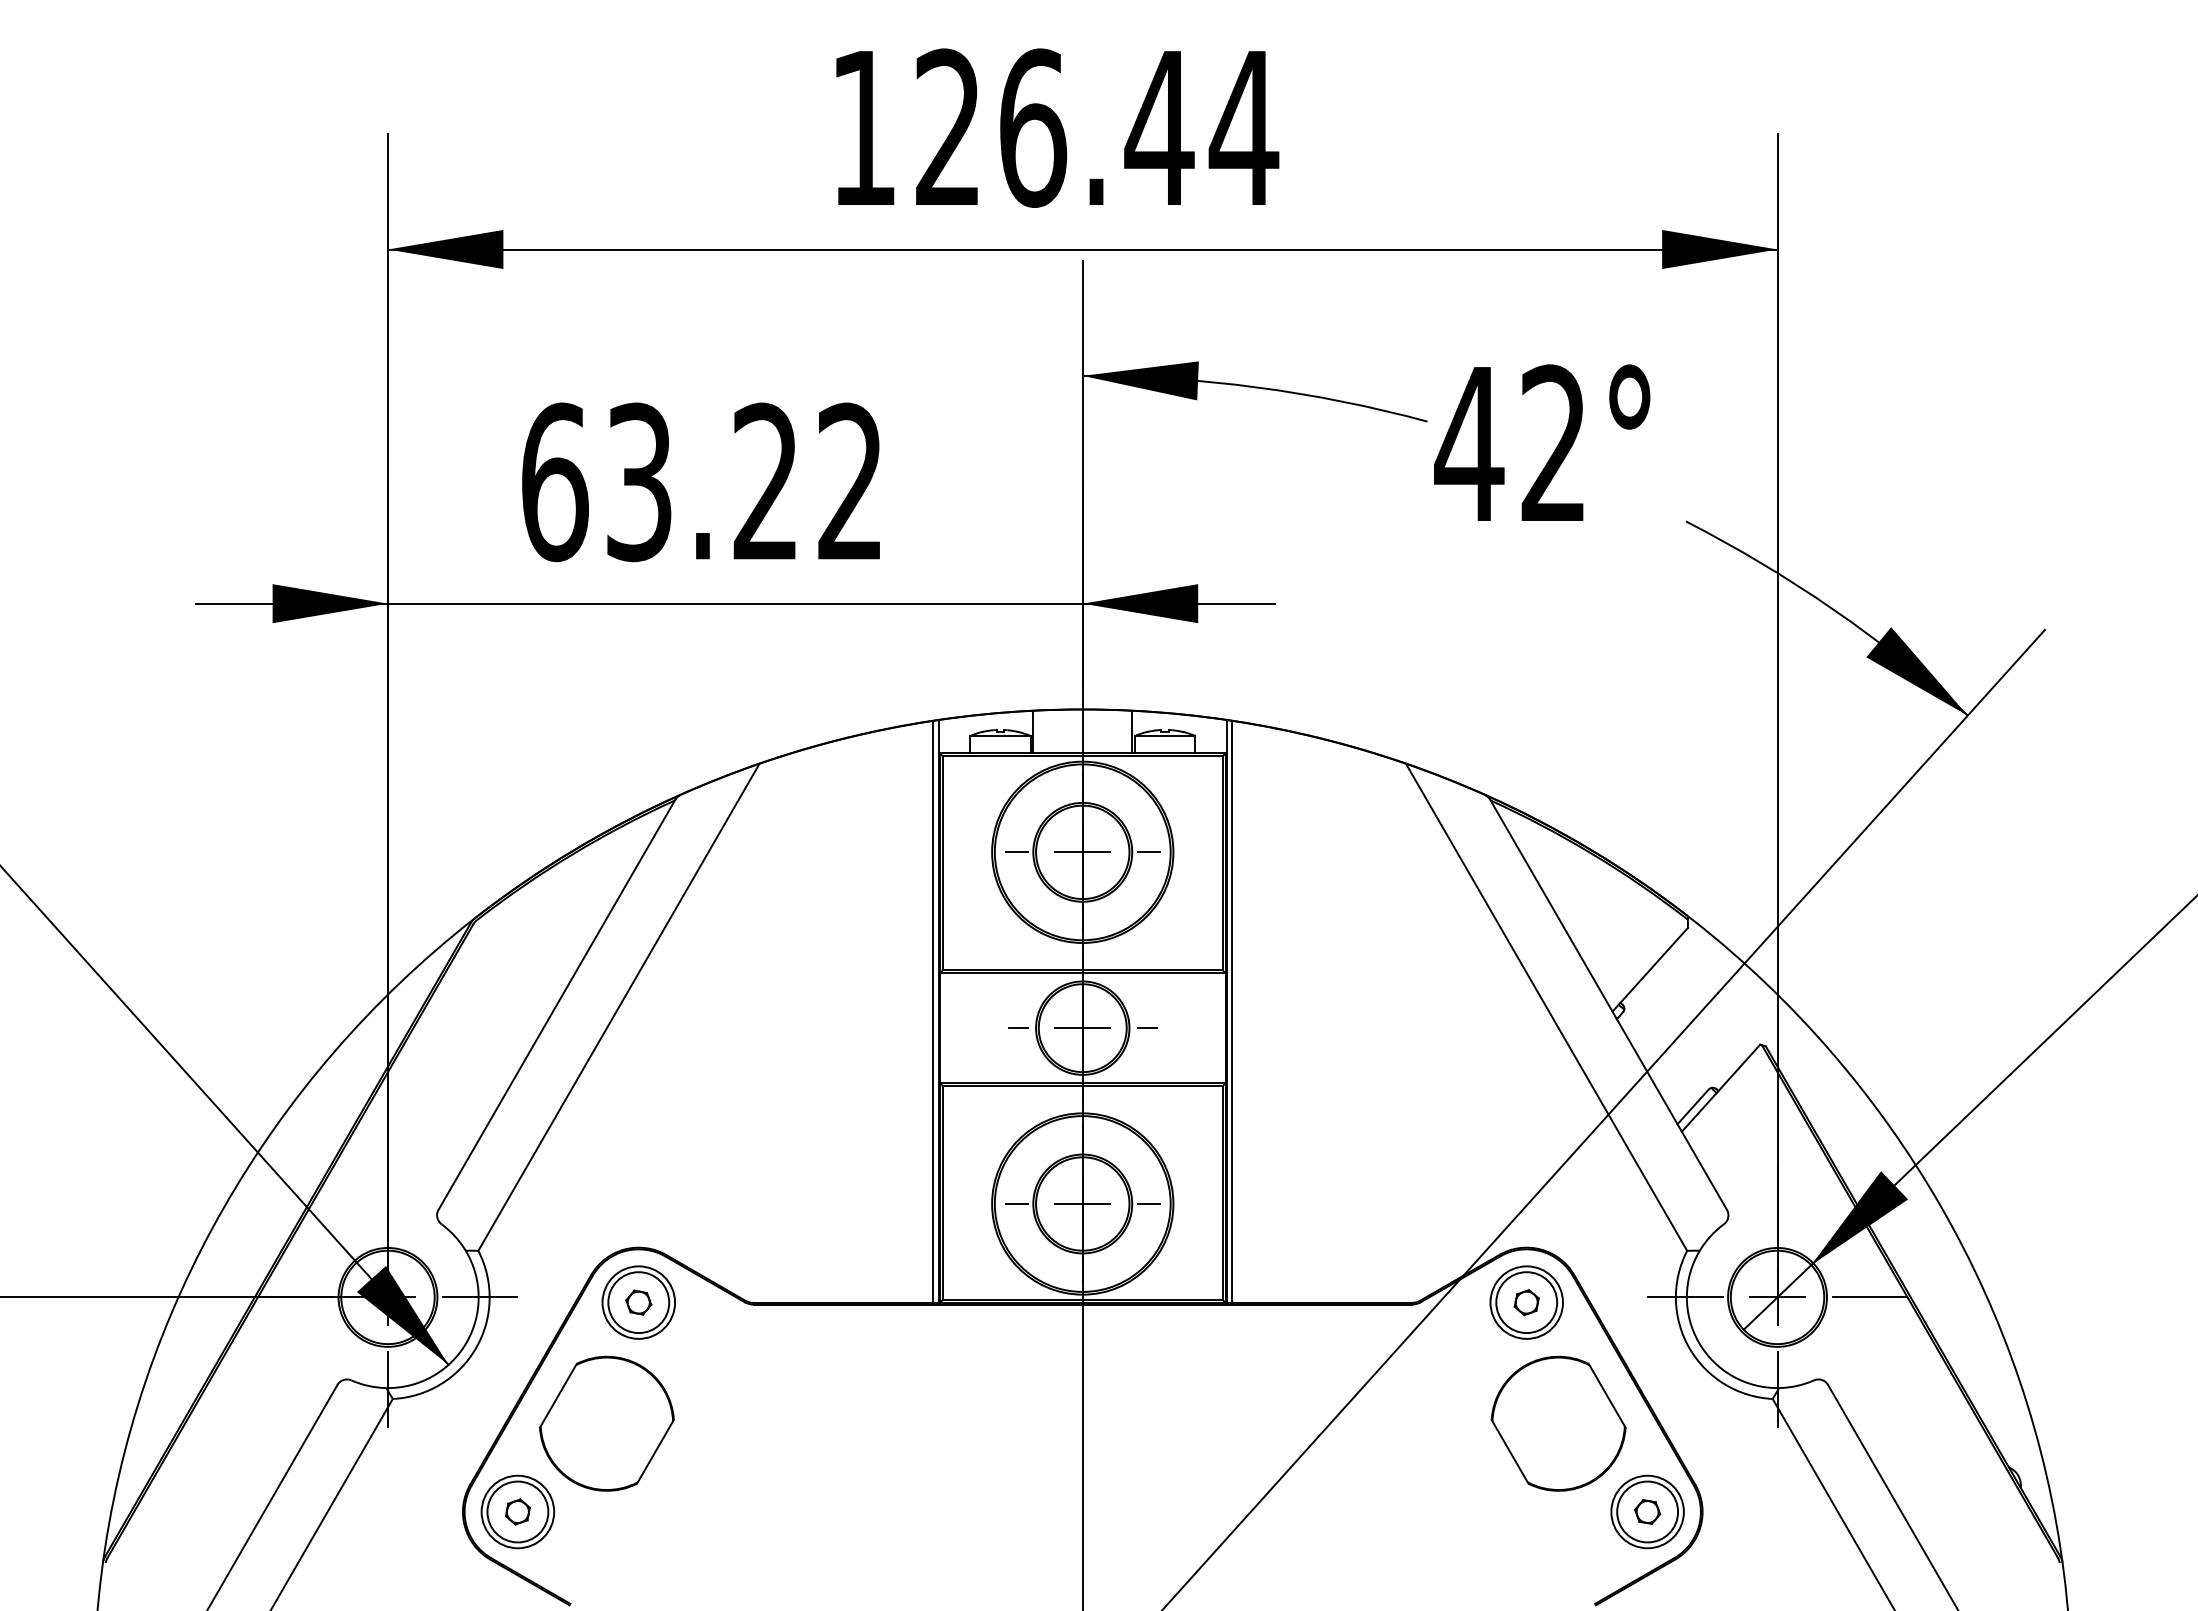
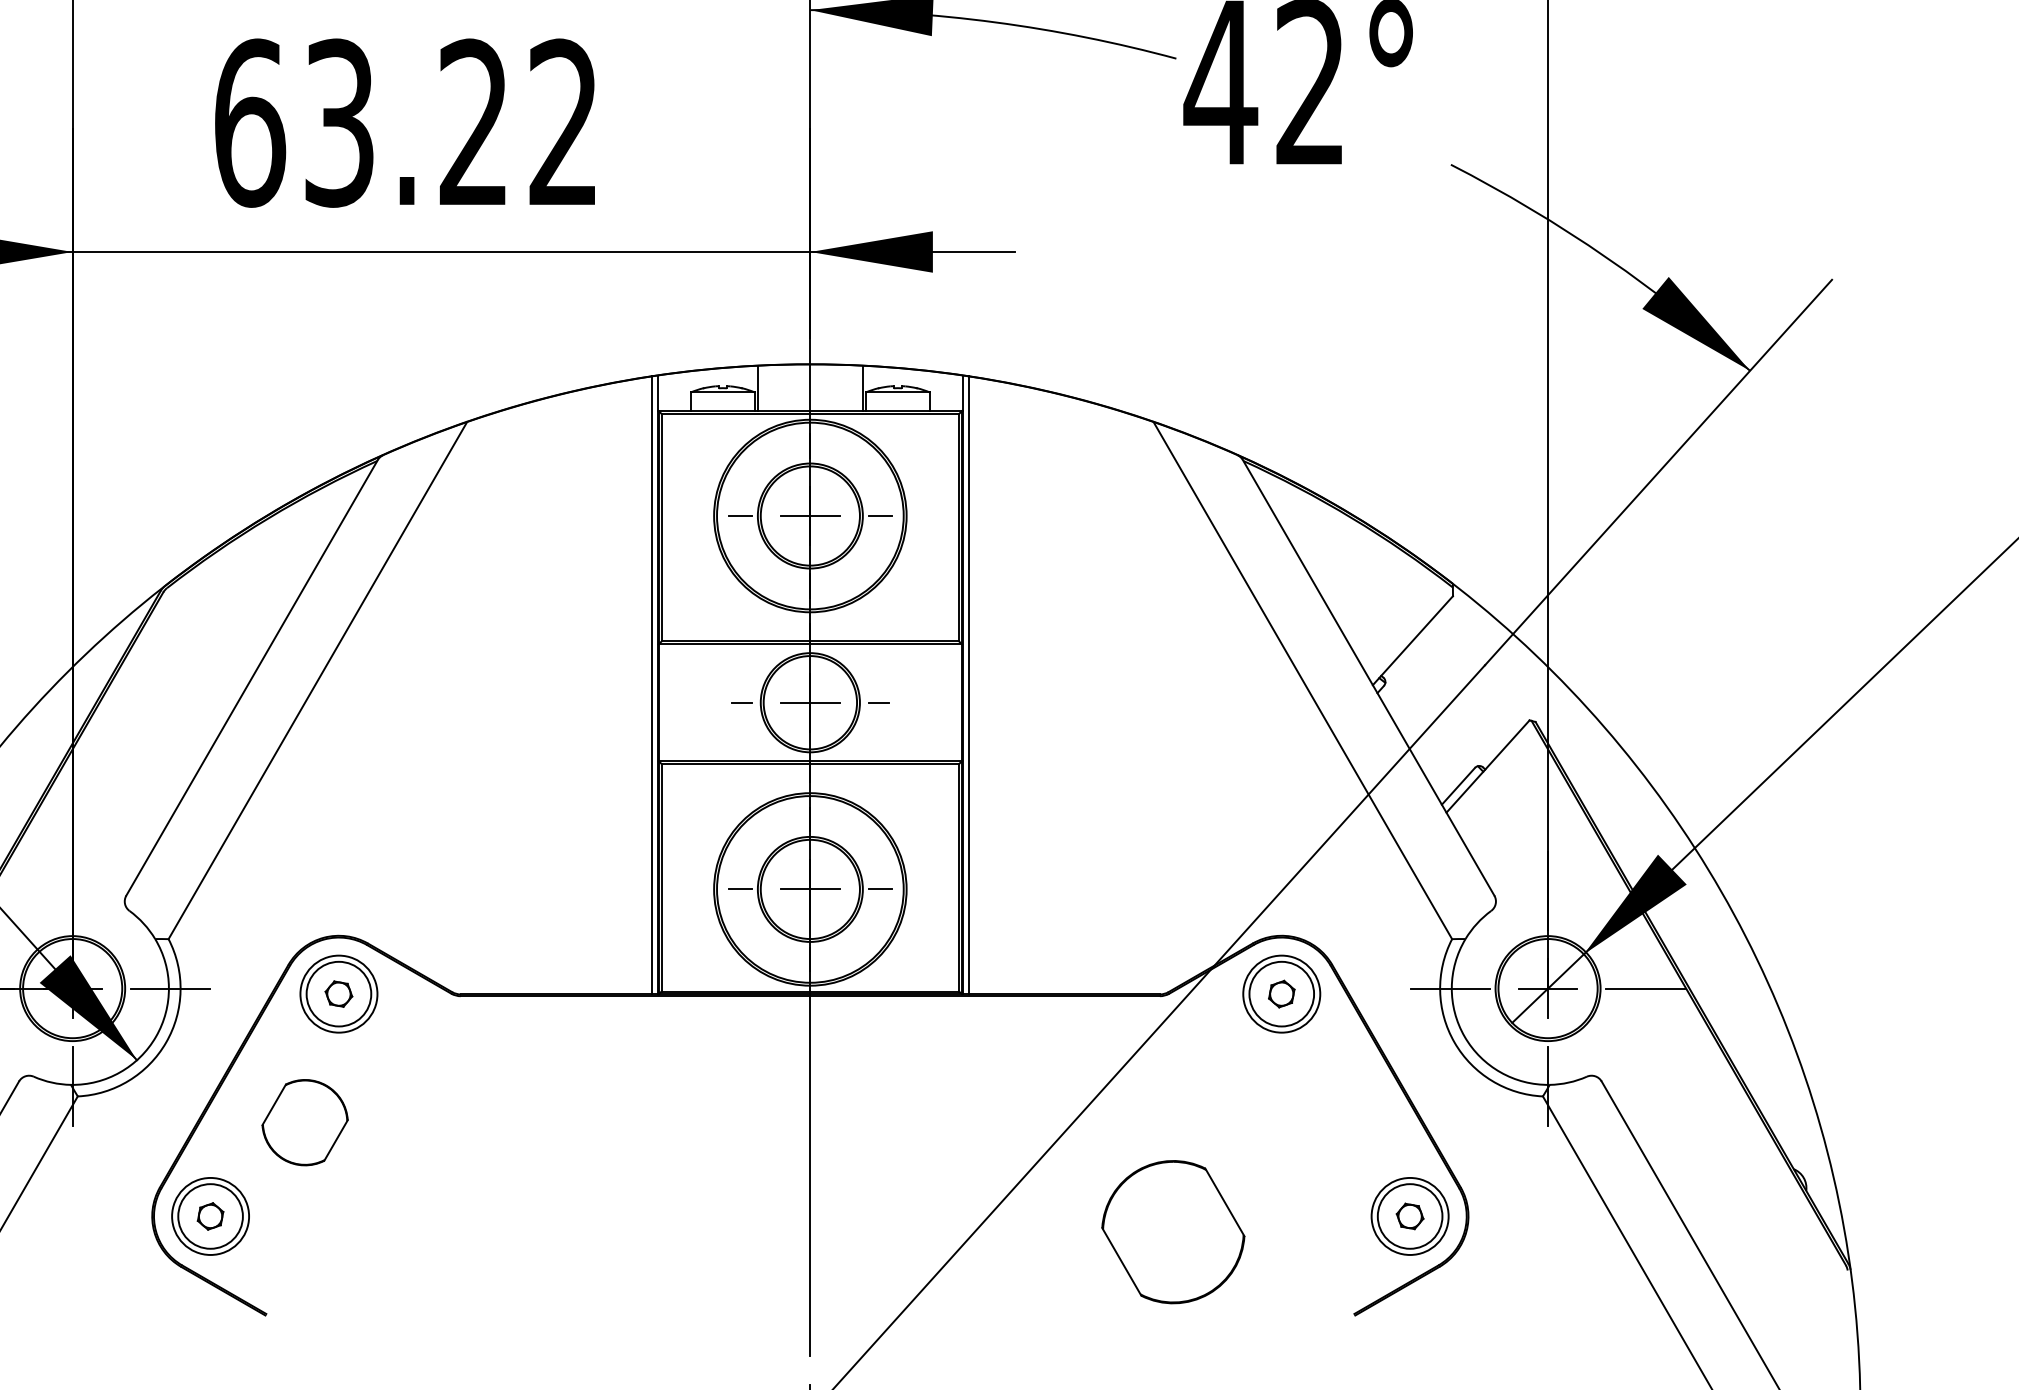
part: (606, 1423) -> (304, 1122), size x0.6
part: (1558, 1423) -> (1173, 1231), moved

